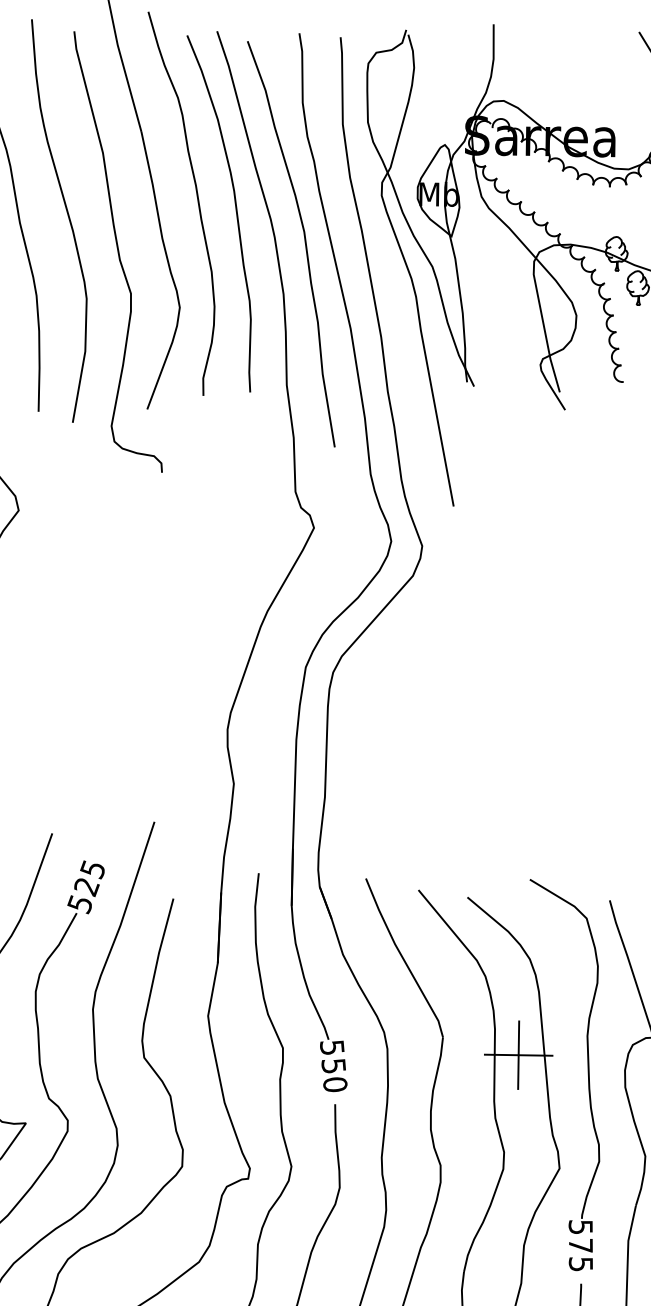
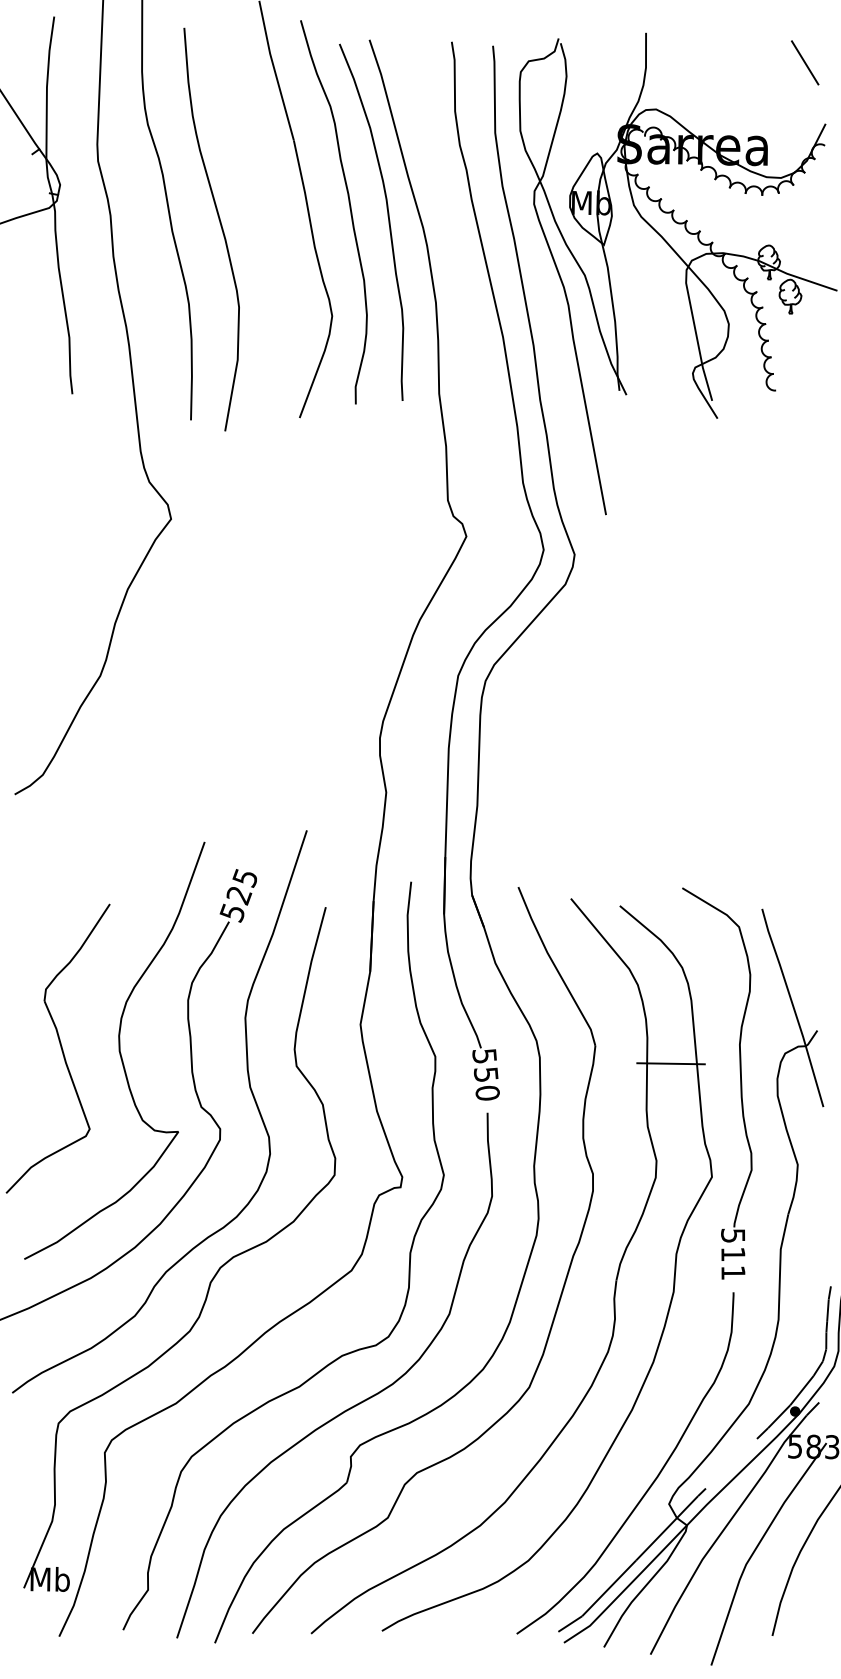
curve: (304, 239) -> (456, 248), removed
curve: (118, 251) -> (270, 260), removed
line: (518, 1054) -> (670, 1063), removed
text: (581, 1254) -> (733, 1263), 575 -> 511

